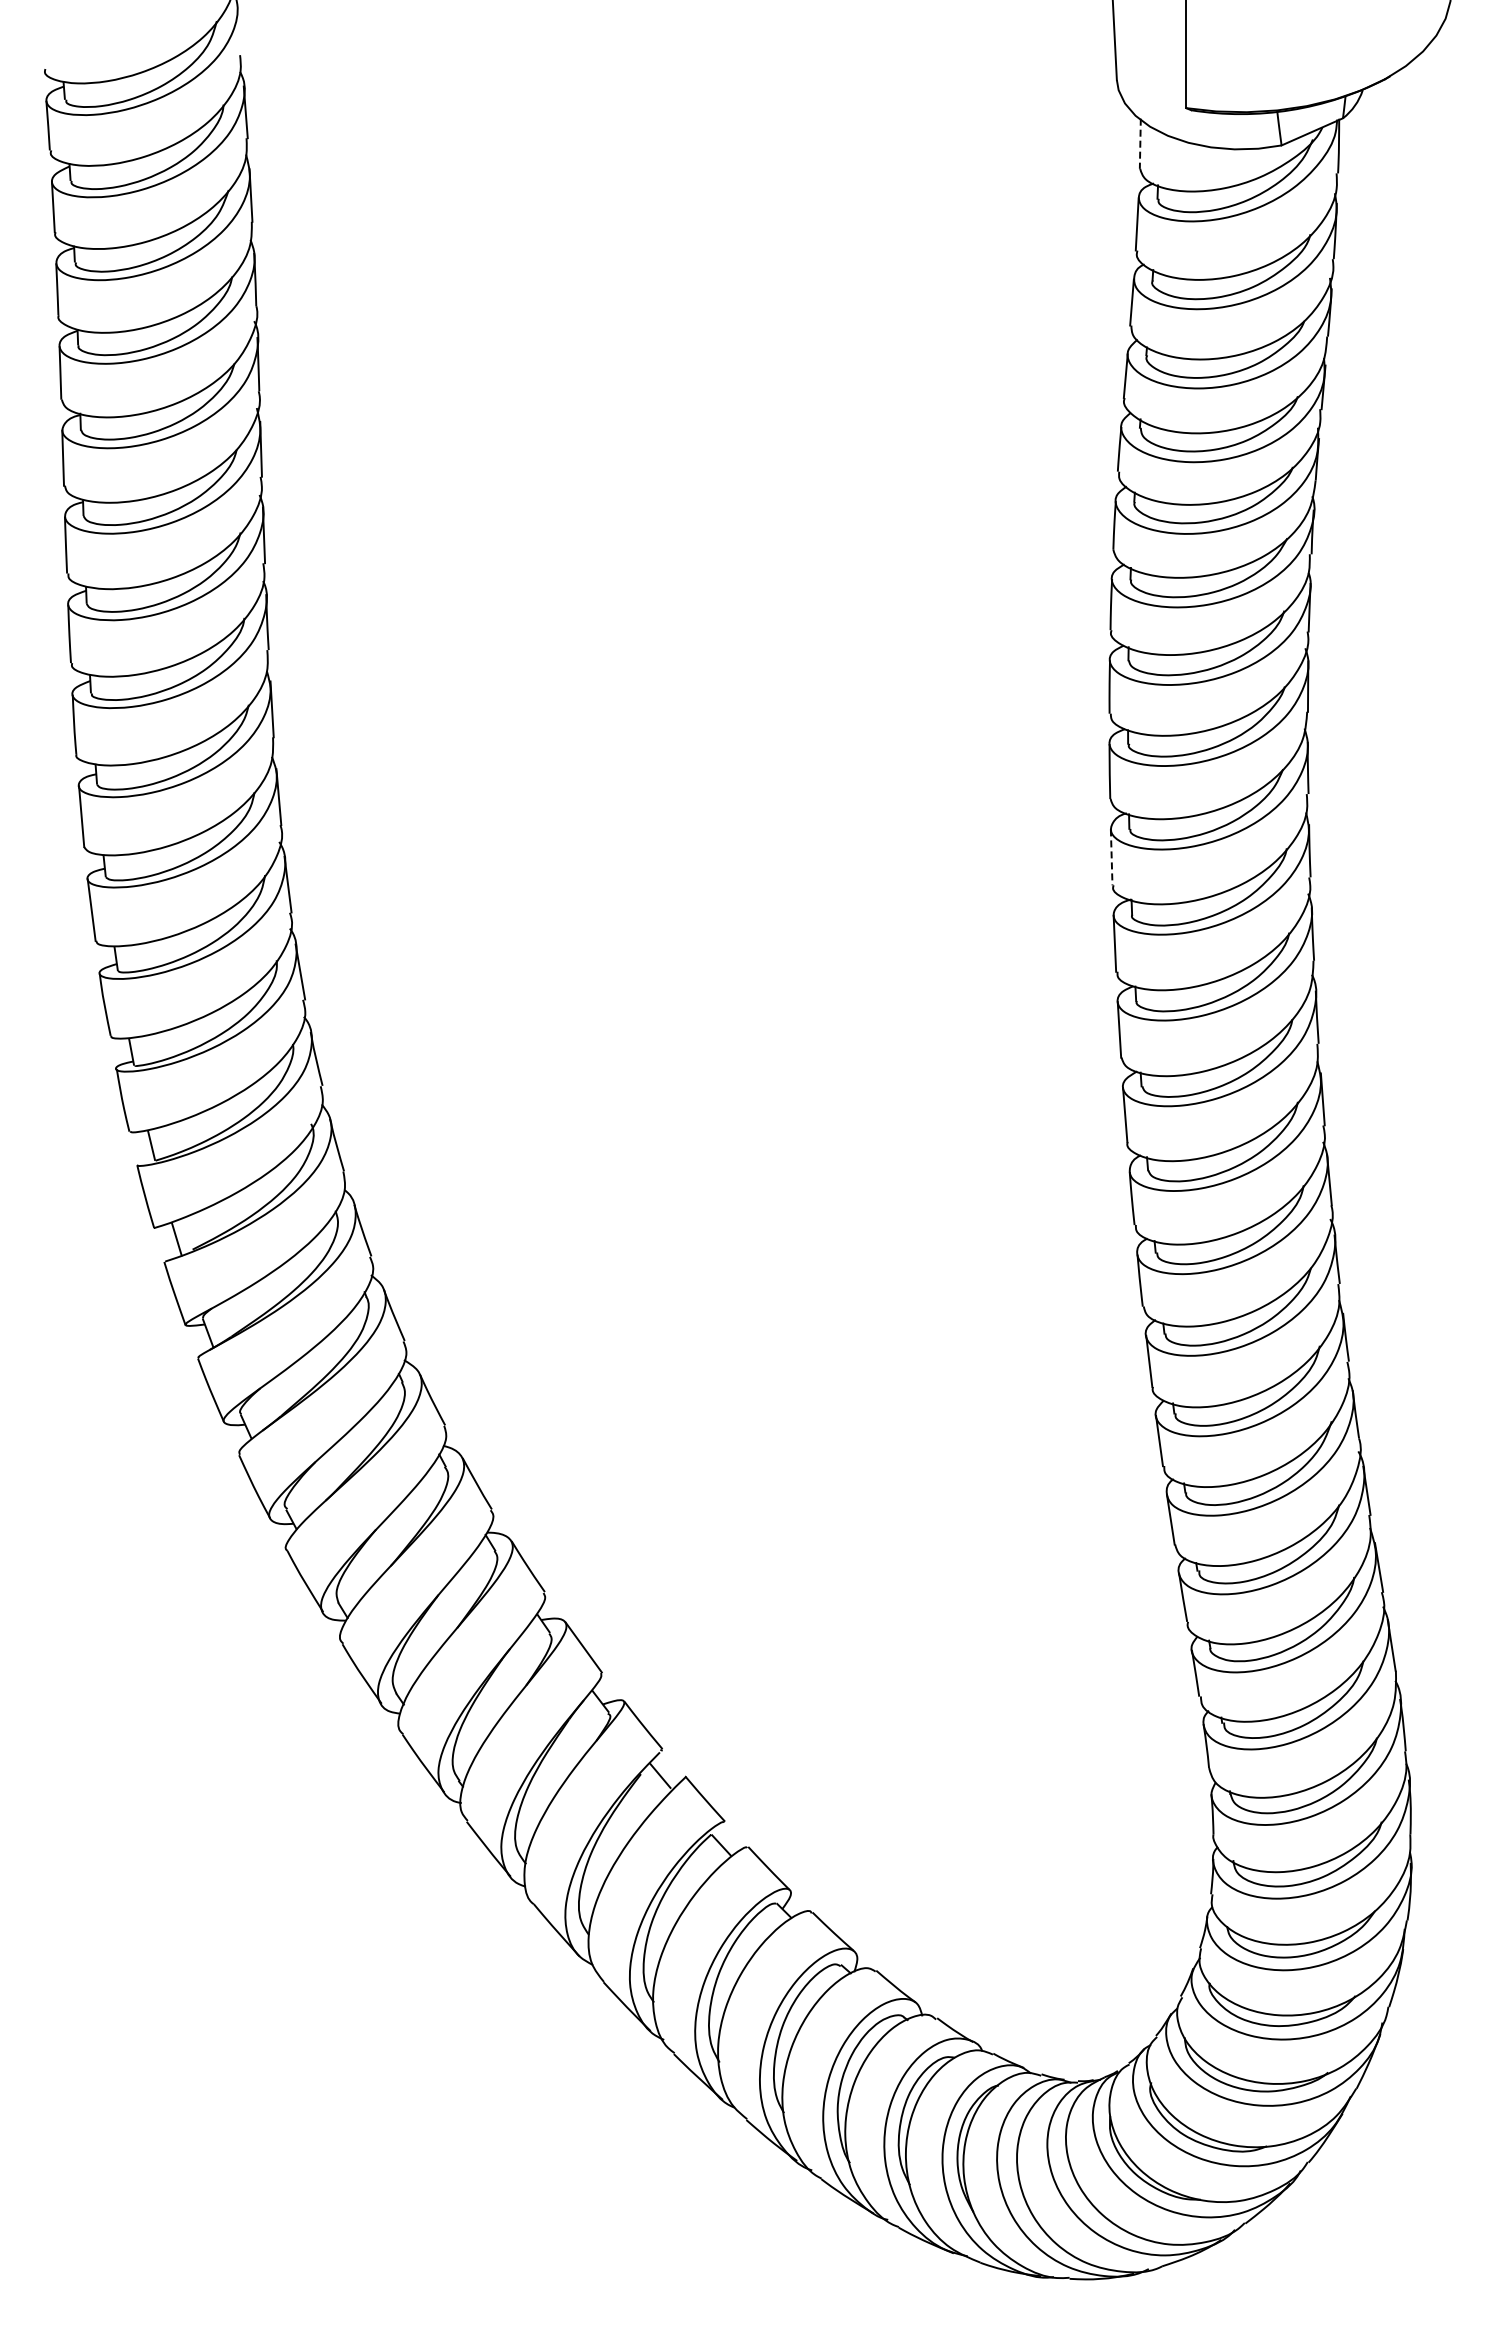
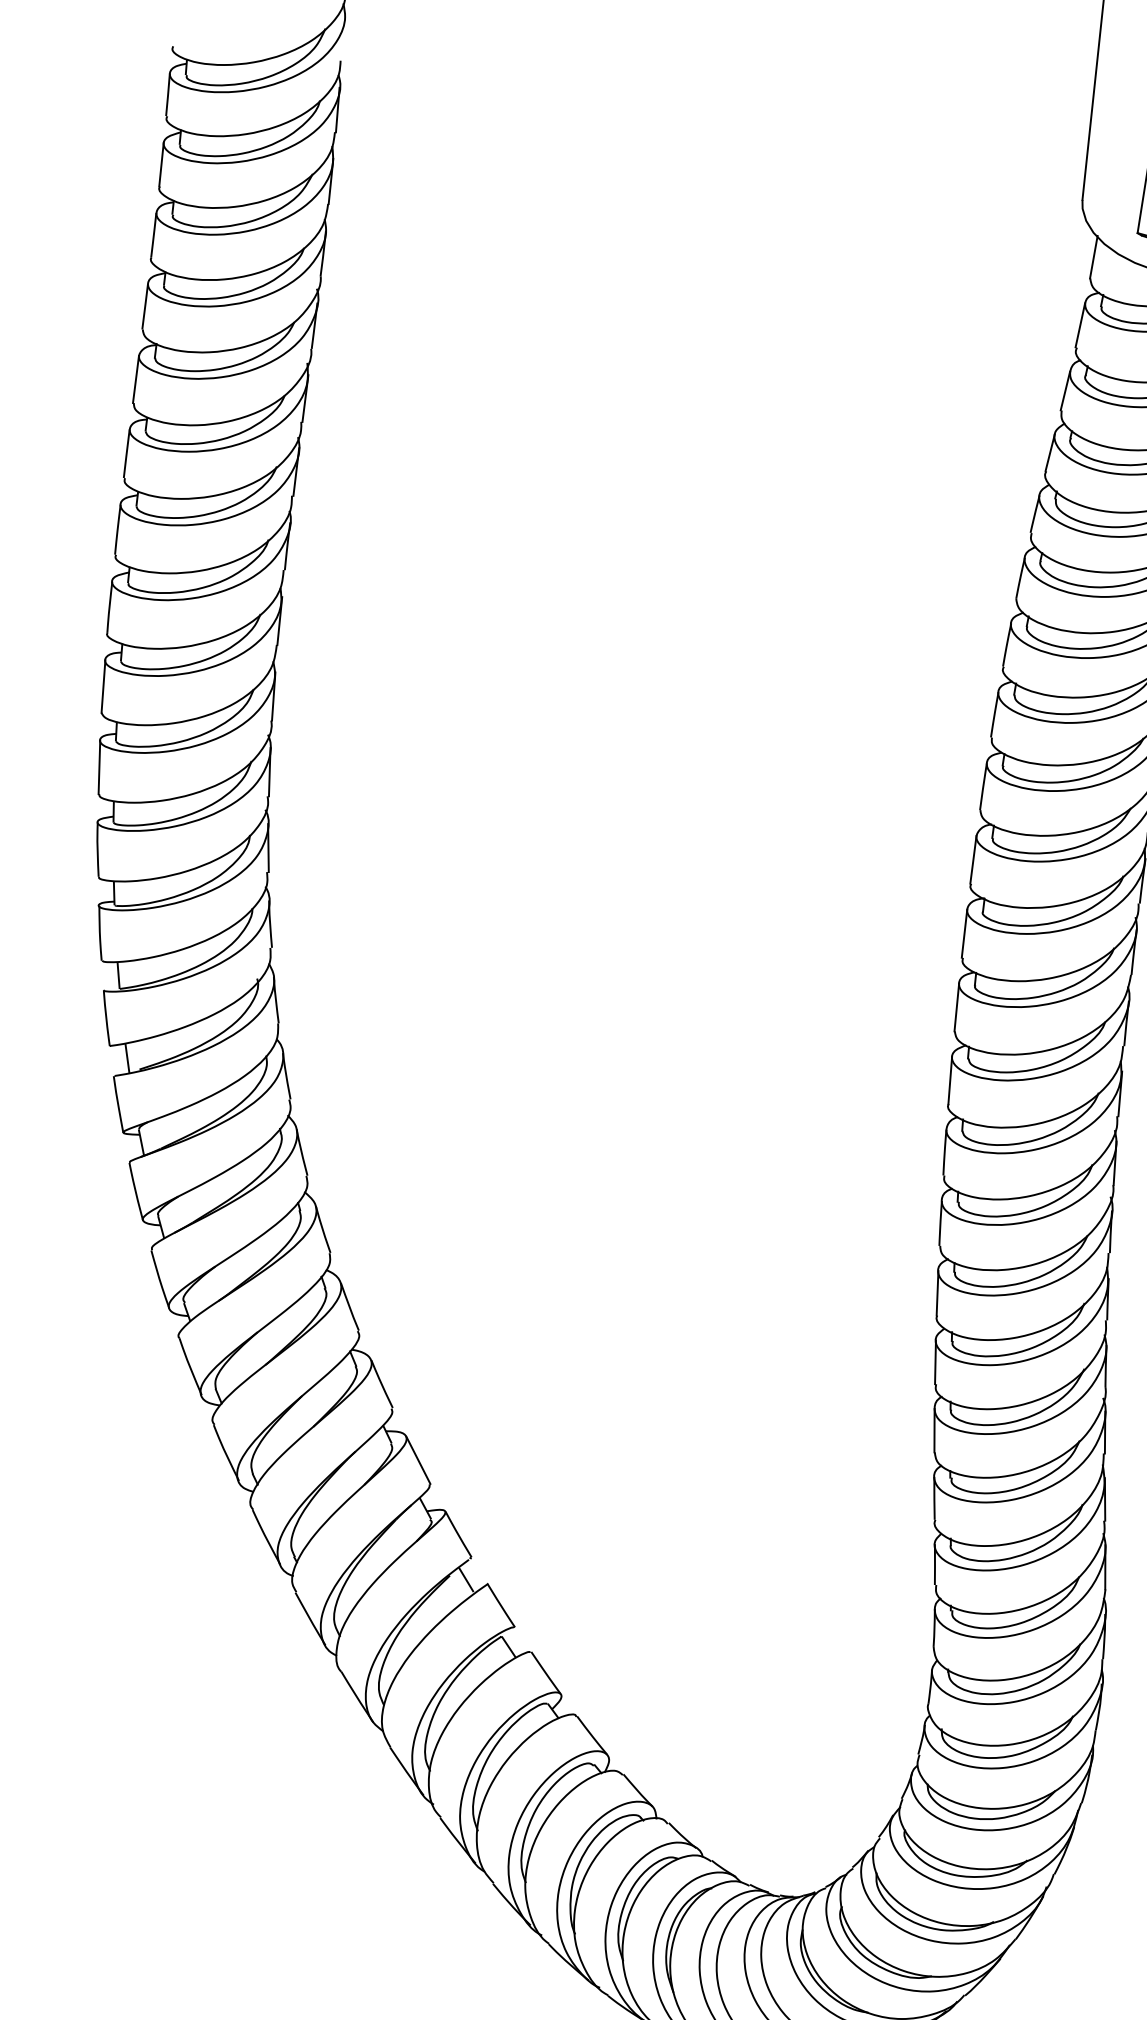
line: (1140, 144) -> (1093, 257), dashed -> solid
line: (1111, 857) -> (973, 859), dashed -> solid

